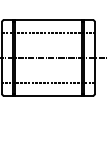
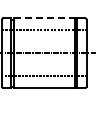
line: (48, 20) -> (44, 18), solid -> dashed

